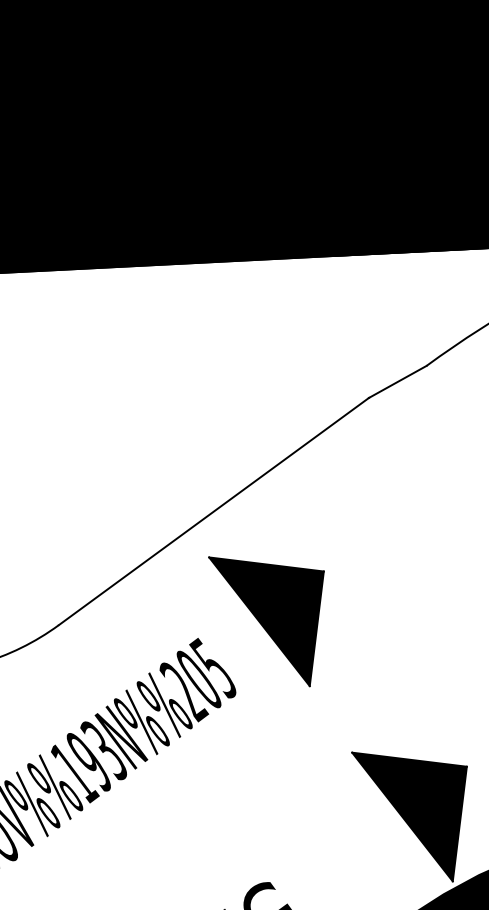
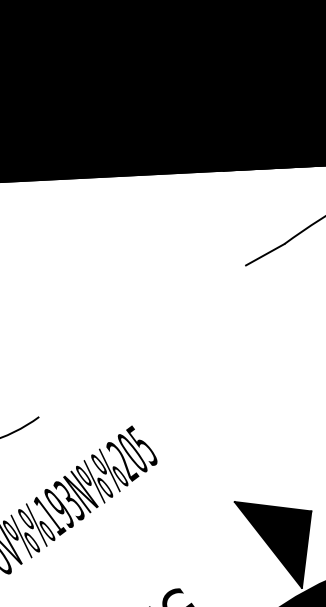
line: (213, 510) -> (142, 340), removed
part: (266, 621) -> (177, 414), removed

